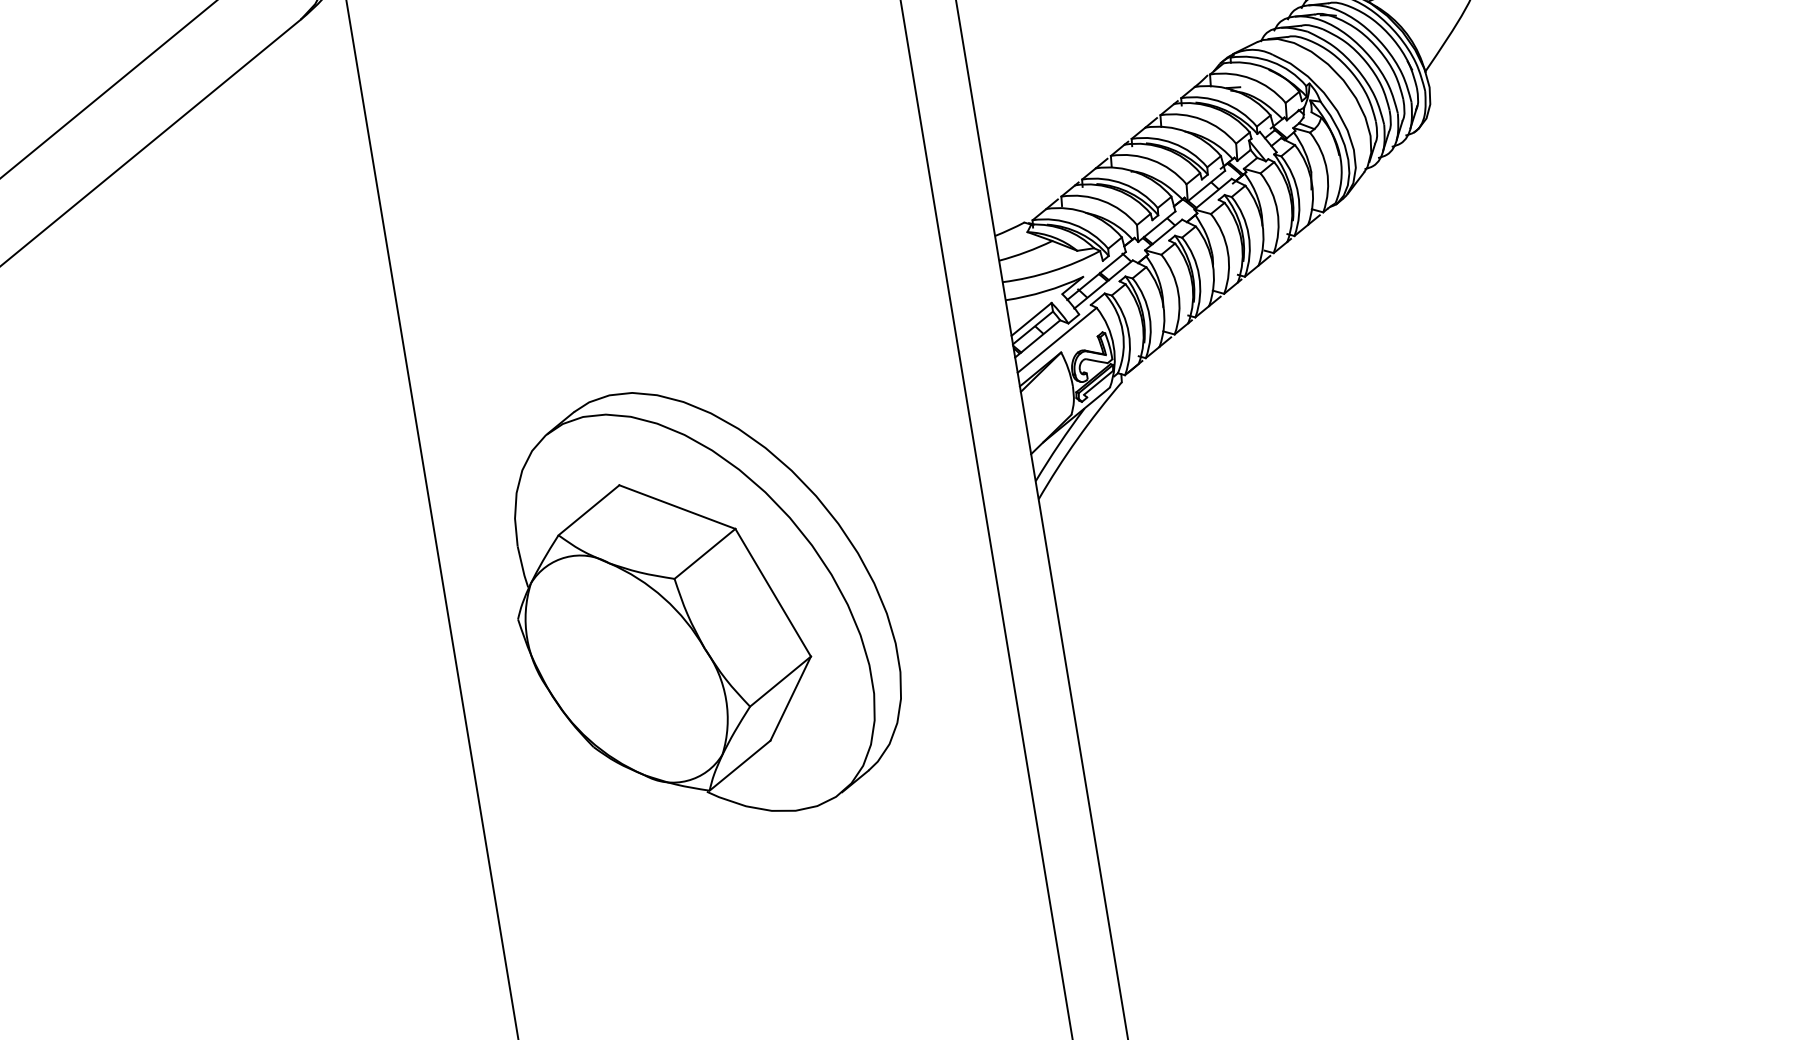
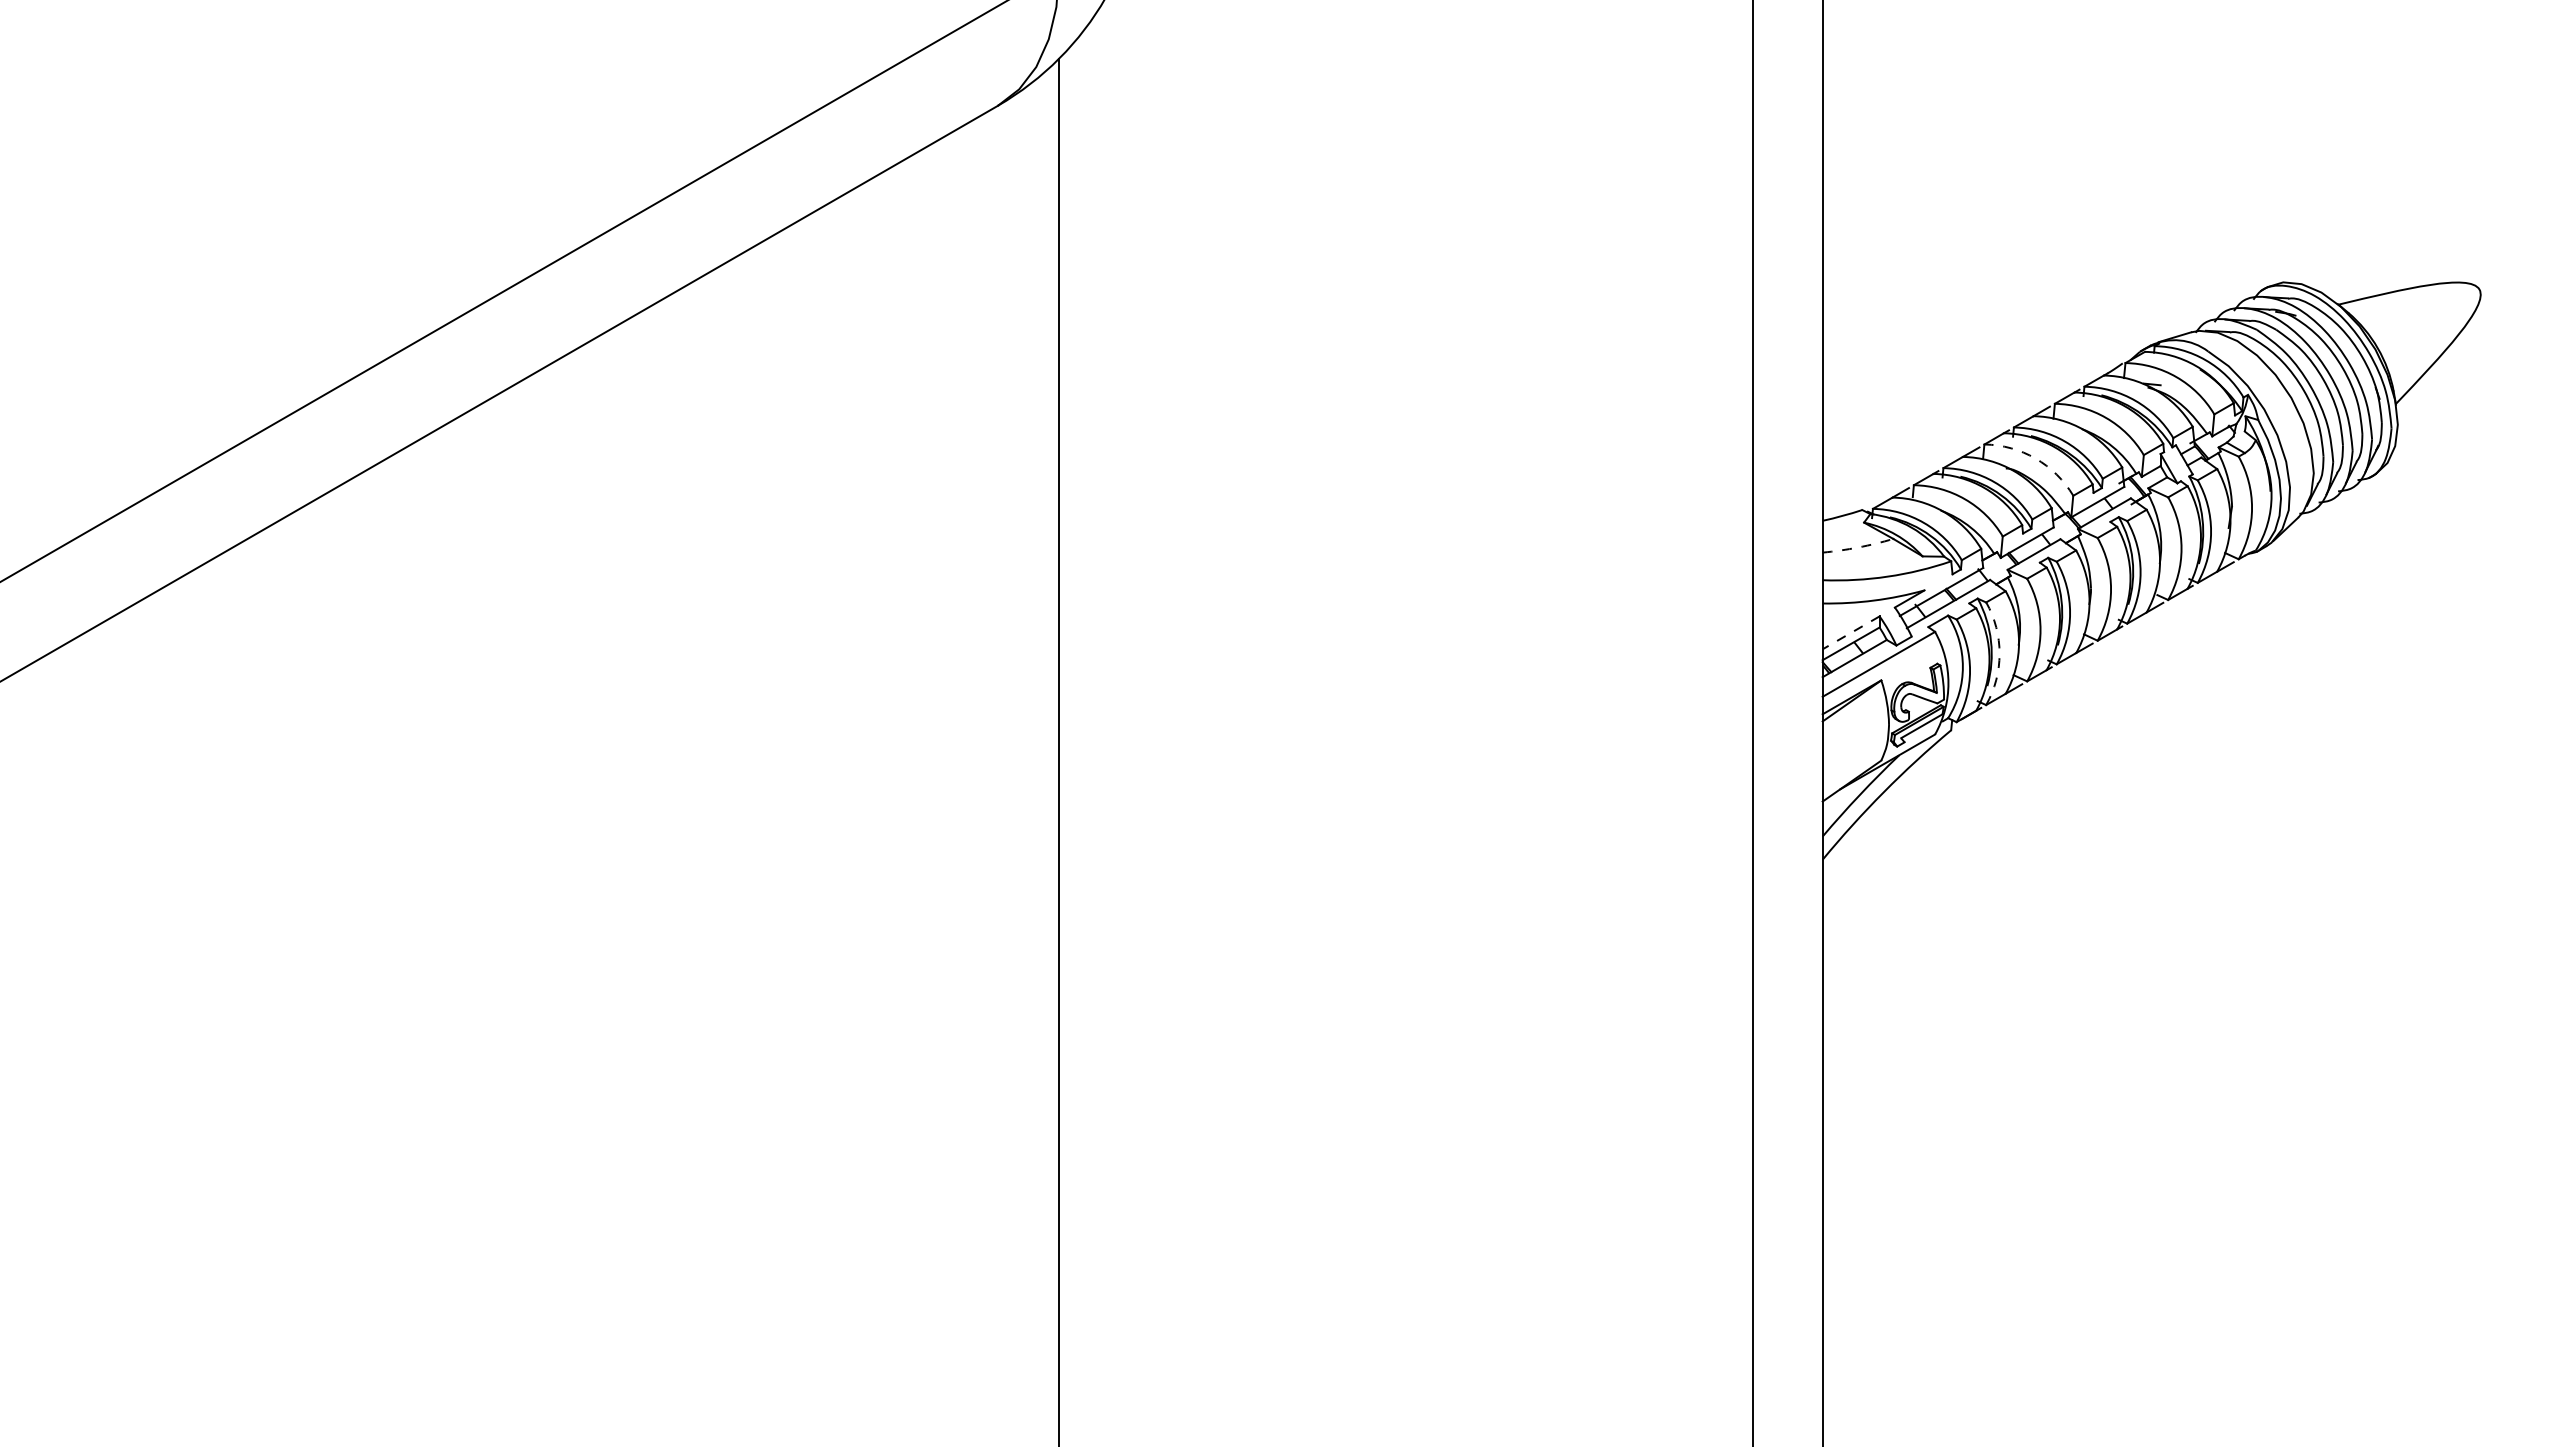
arc: (1152, 160) -> (2035, 458), solid -> dashed
arc: (1026, 252) -> (1858, 547), solid -> dashed
arc: (1149, 316) -> (1999, 653), solid -> dashed
line: (1031, 319) -> (1851, 632), solid -> dashed
part: (701, 602) -> (1379, 919), removed

